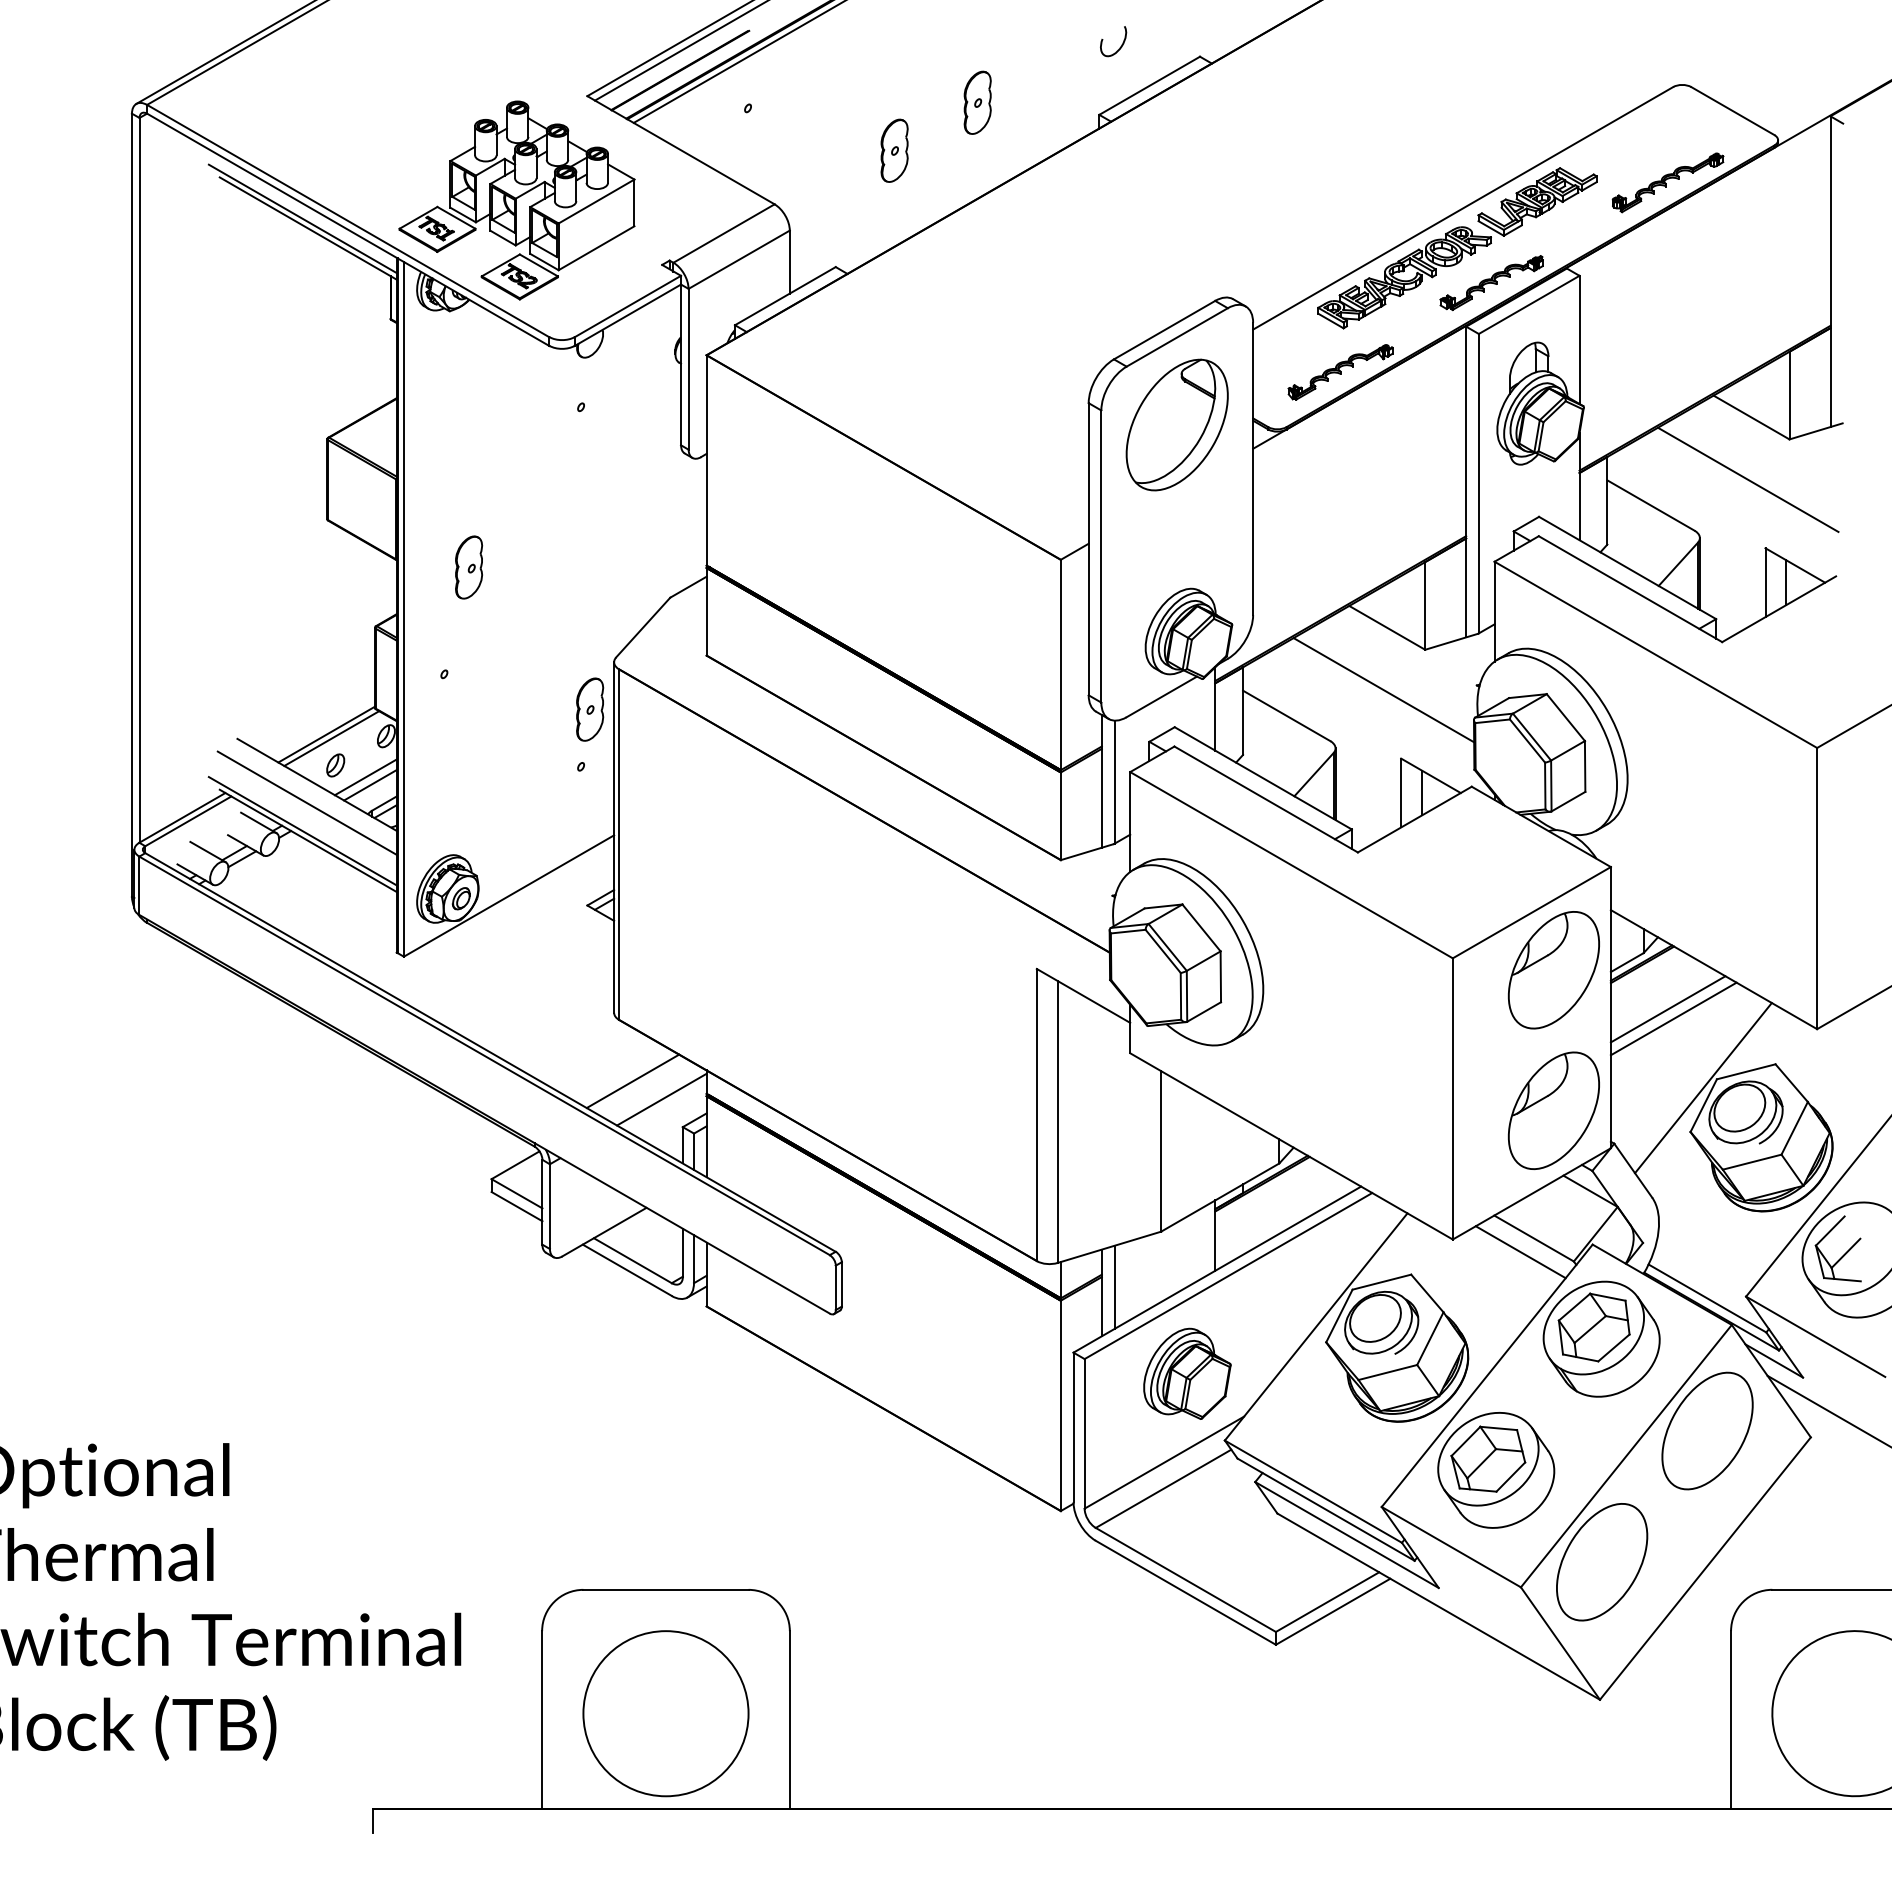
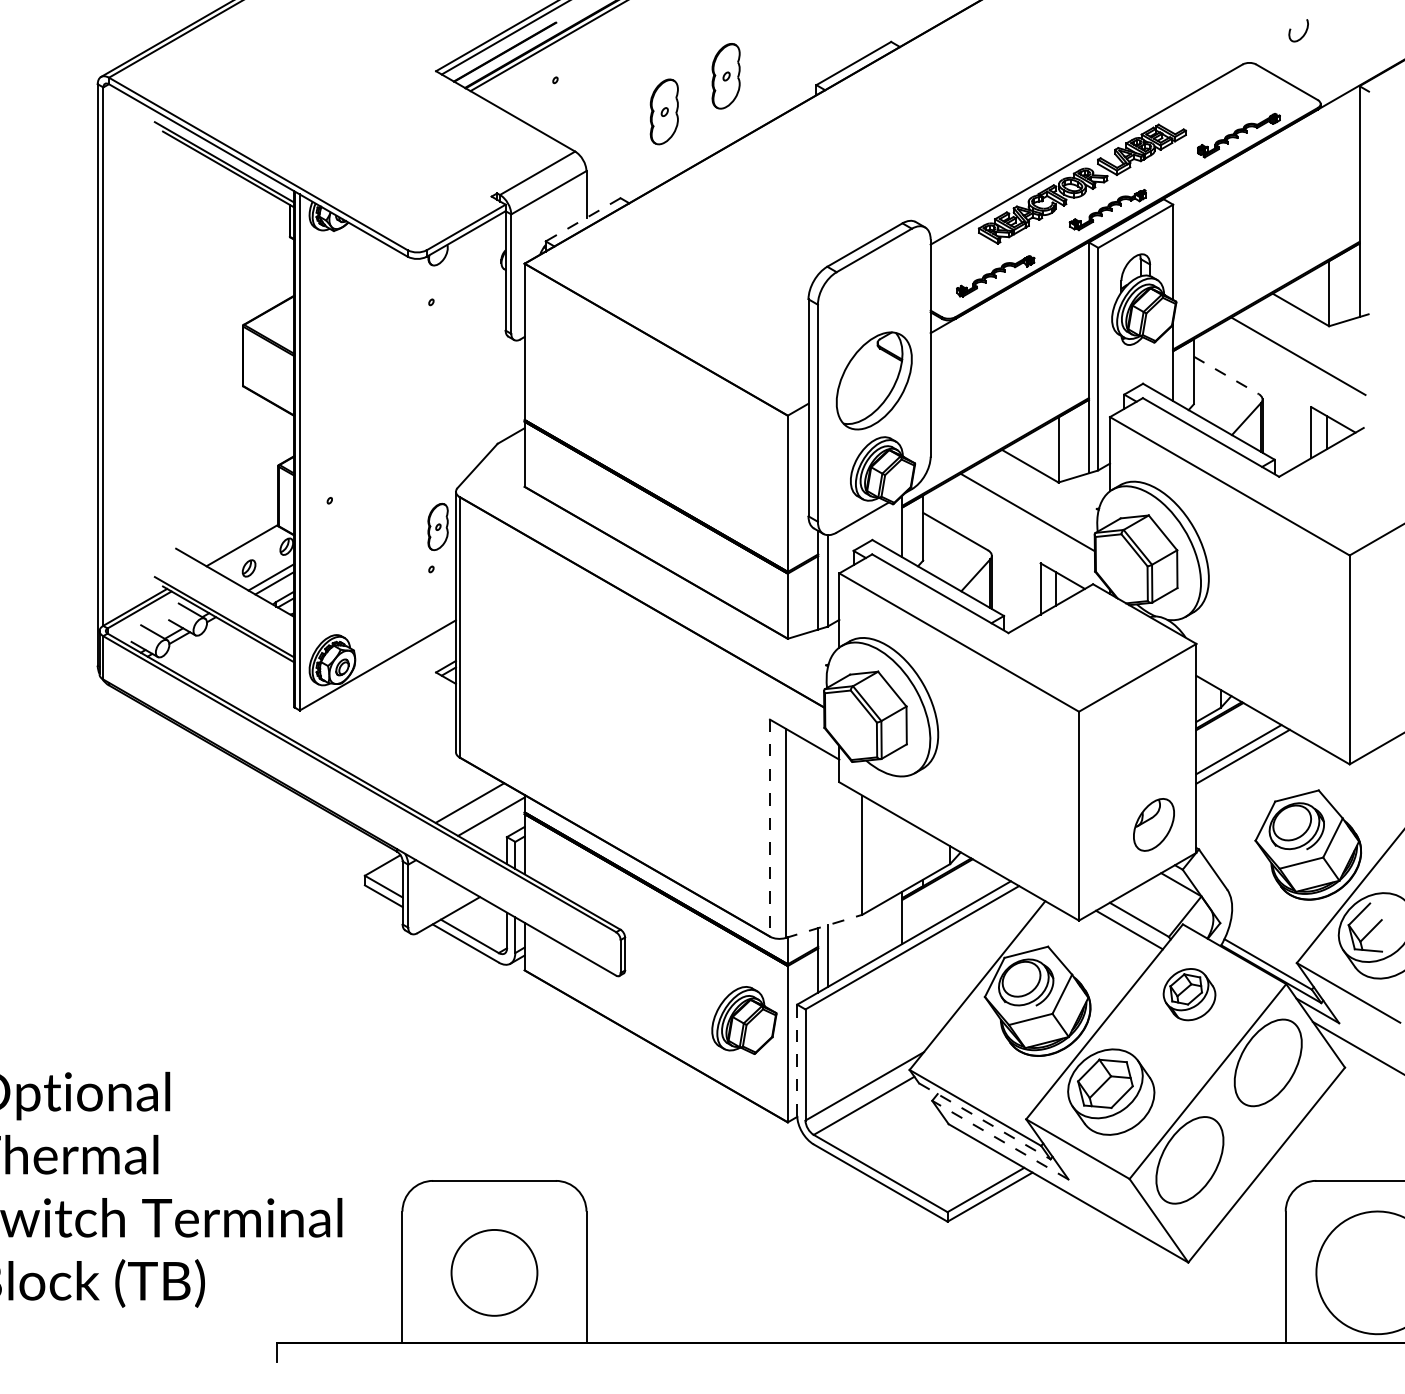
curve: (1119, 47) -> (1303, 35), moved
part: (977, 102) -> (725, 75), size x1.4
part: (894, 150) -> (664, 111), size x1.4
part: (516, 200) -> (383, 148), removed
line: (784, 296) -> (582, 220), solid -> dashed
part: (1176, 424) -> (873, 380), moved
line: (1651, 505) -> (1226, 375), solid -> dashed
part: (469, 567) -> (348, 421), removed
line: (331, 738) -> (245, 548), removed
line: (306, 802) -> (227, 595), removed
part: (1553, 970) -> (1153, 720), removed
line: (1703, 1088) -> (1265, 808), removed
part: (1553, 1110) -> (1153, 824), size x0.6
line: (1036, 1115) -> (769, 828), solid -> dashed
line: (1109, 1247) -> (823, 926), solid -> dashed
part: (1601, 1338) -> (1189, 994), size x0.6
part: (1187, 1373) -> (744, 1020), moved
line: (1073, 1427) -> (797, 1060), solid -> dashed
line: (1326, 1509) -> (985, 1121), solid -> dashed
line: (1347, 1535) -> (1000, 1140), solid -> dashed
circle: (665, 1713) -> (494, 1272), size x0.7

